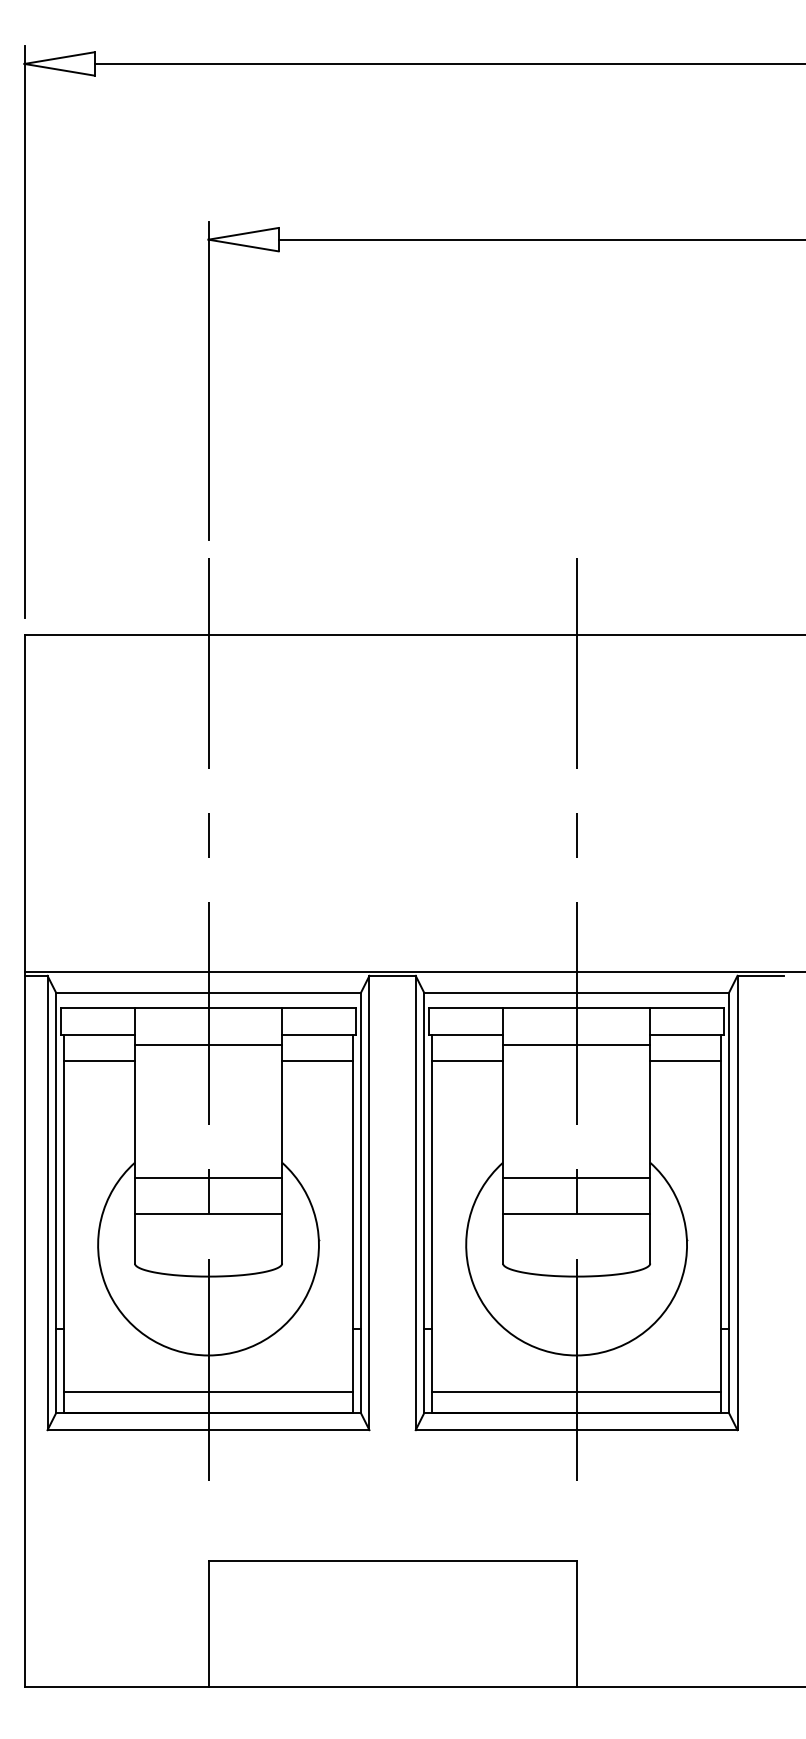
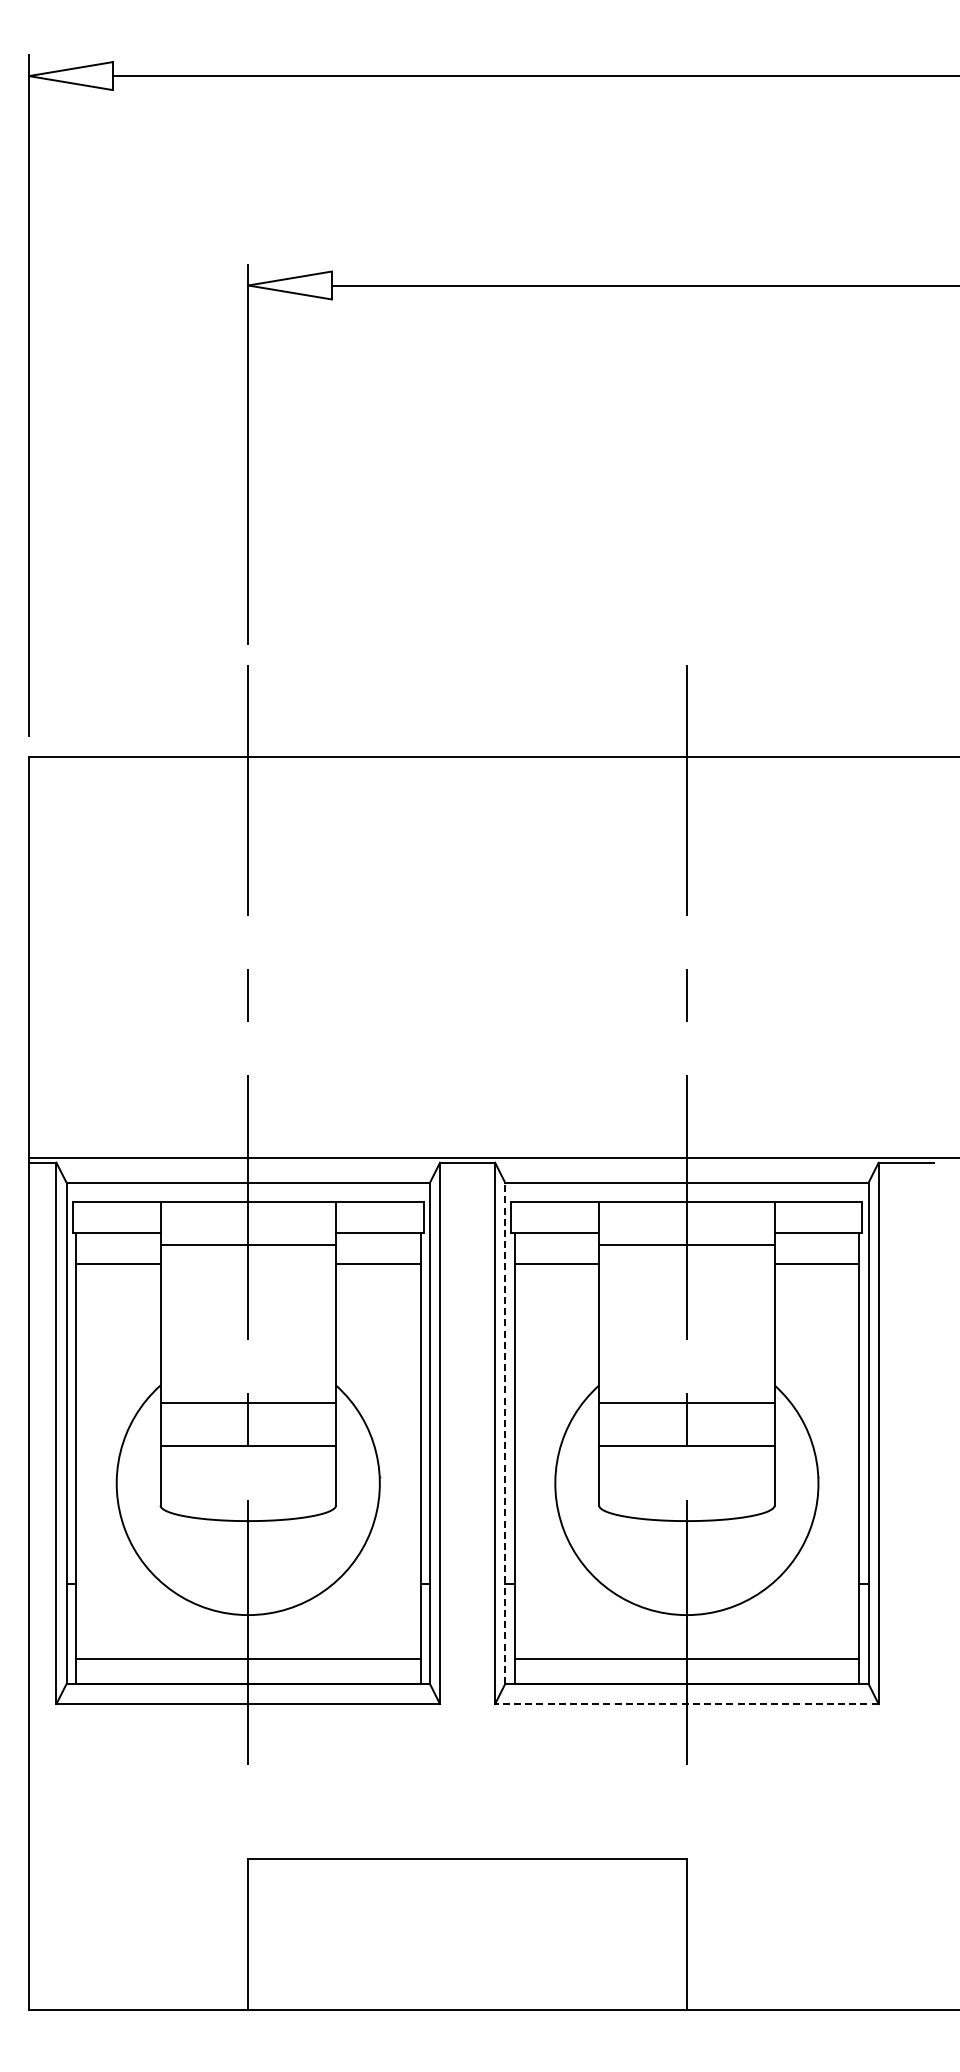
line: (424, 1203) -> (505, 1433), solid -> dashed
line: (576, 1430) -> (686, 1704), solid -> dashed

